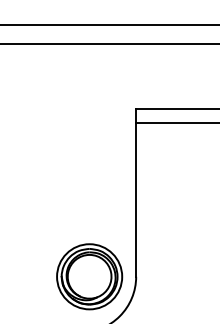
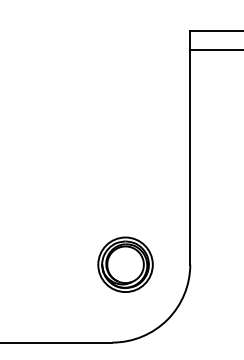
part: (89, 276) -> (125, 264), size x0.6

